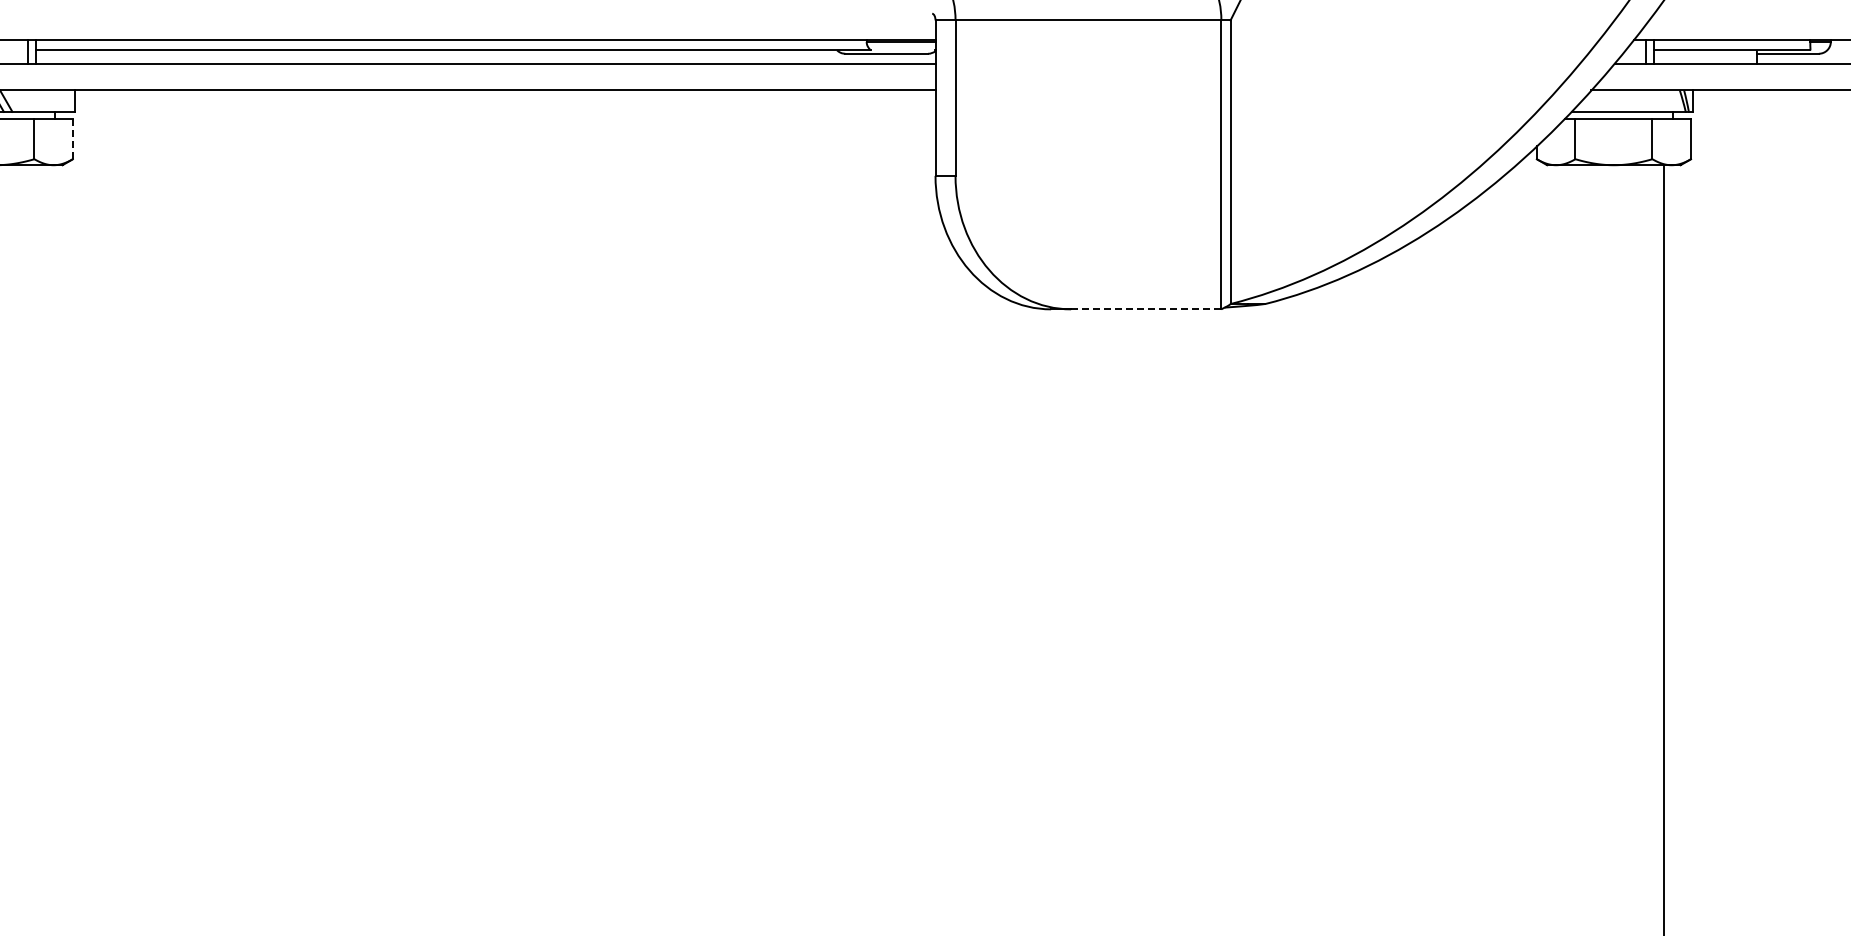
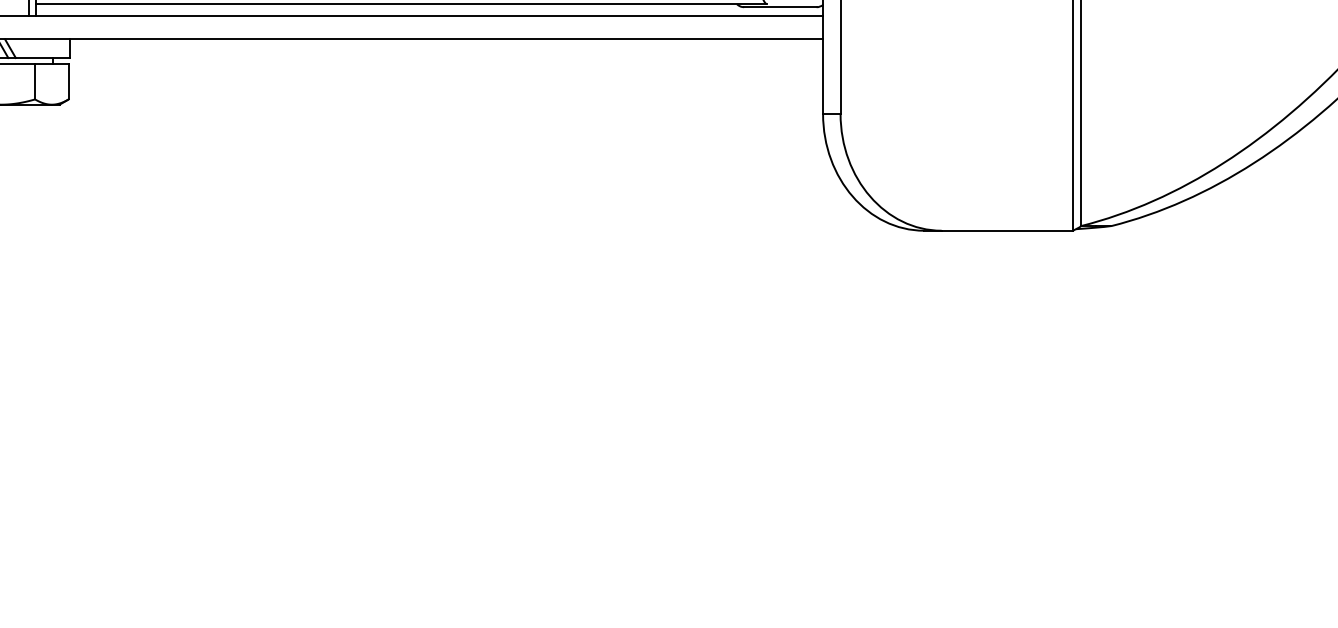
line: (72, 139) -> (68, 82), dashed -> solid
line: (1145, 309) -> (1006, 230), dashed -> solid

